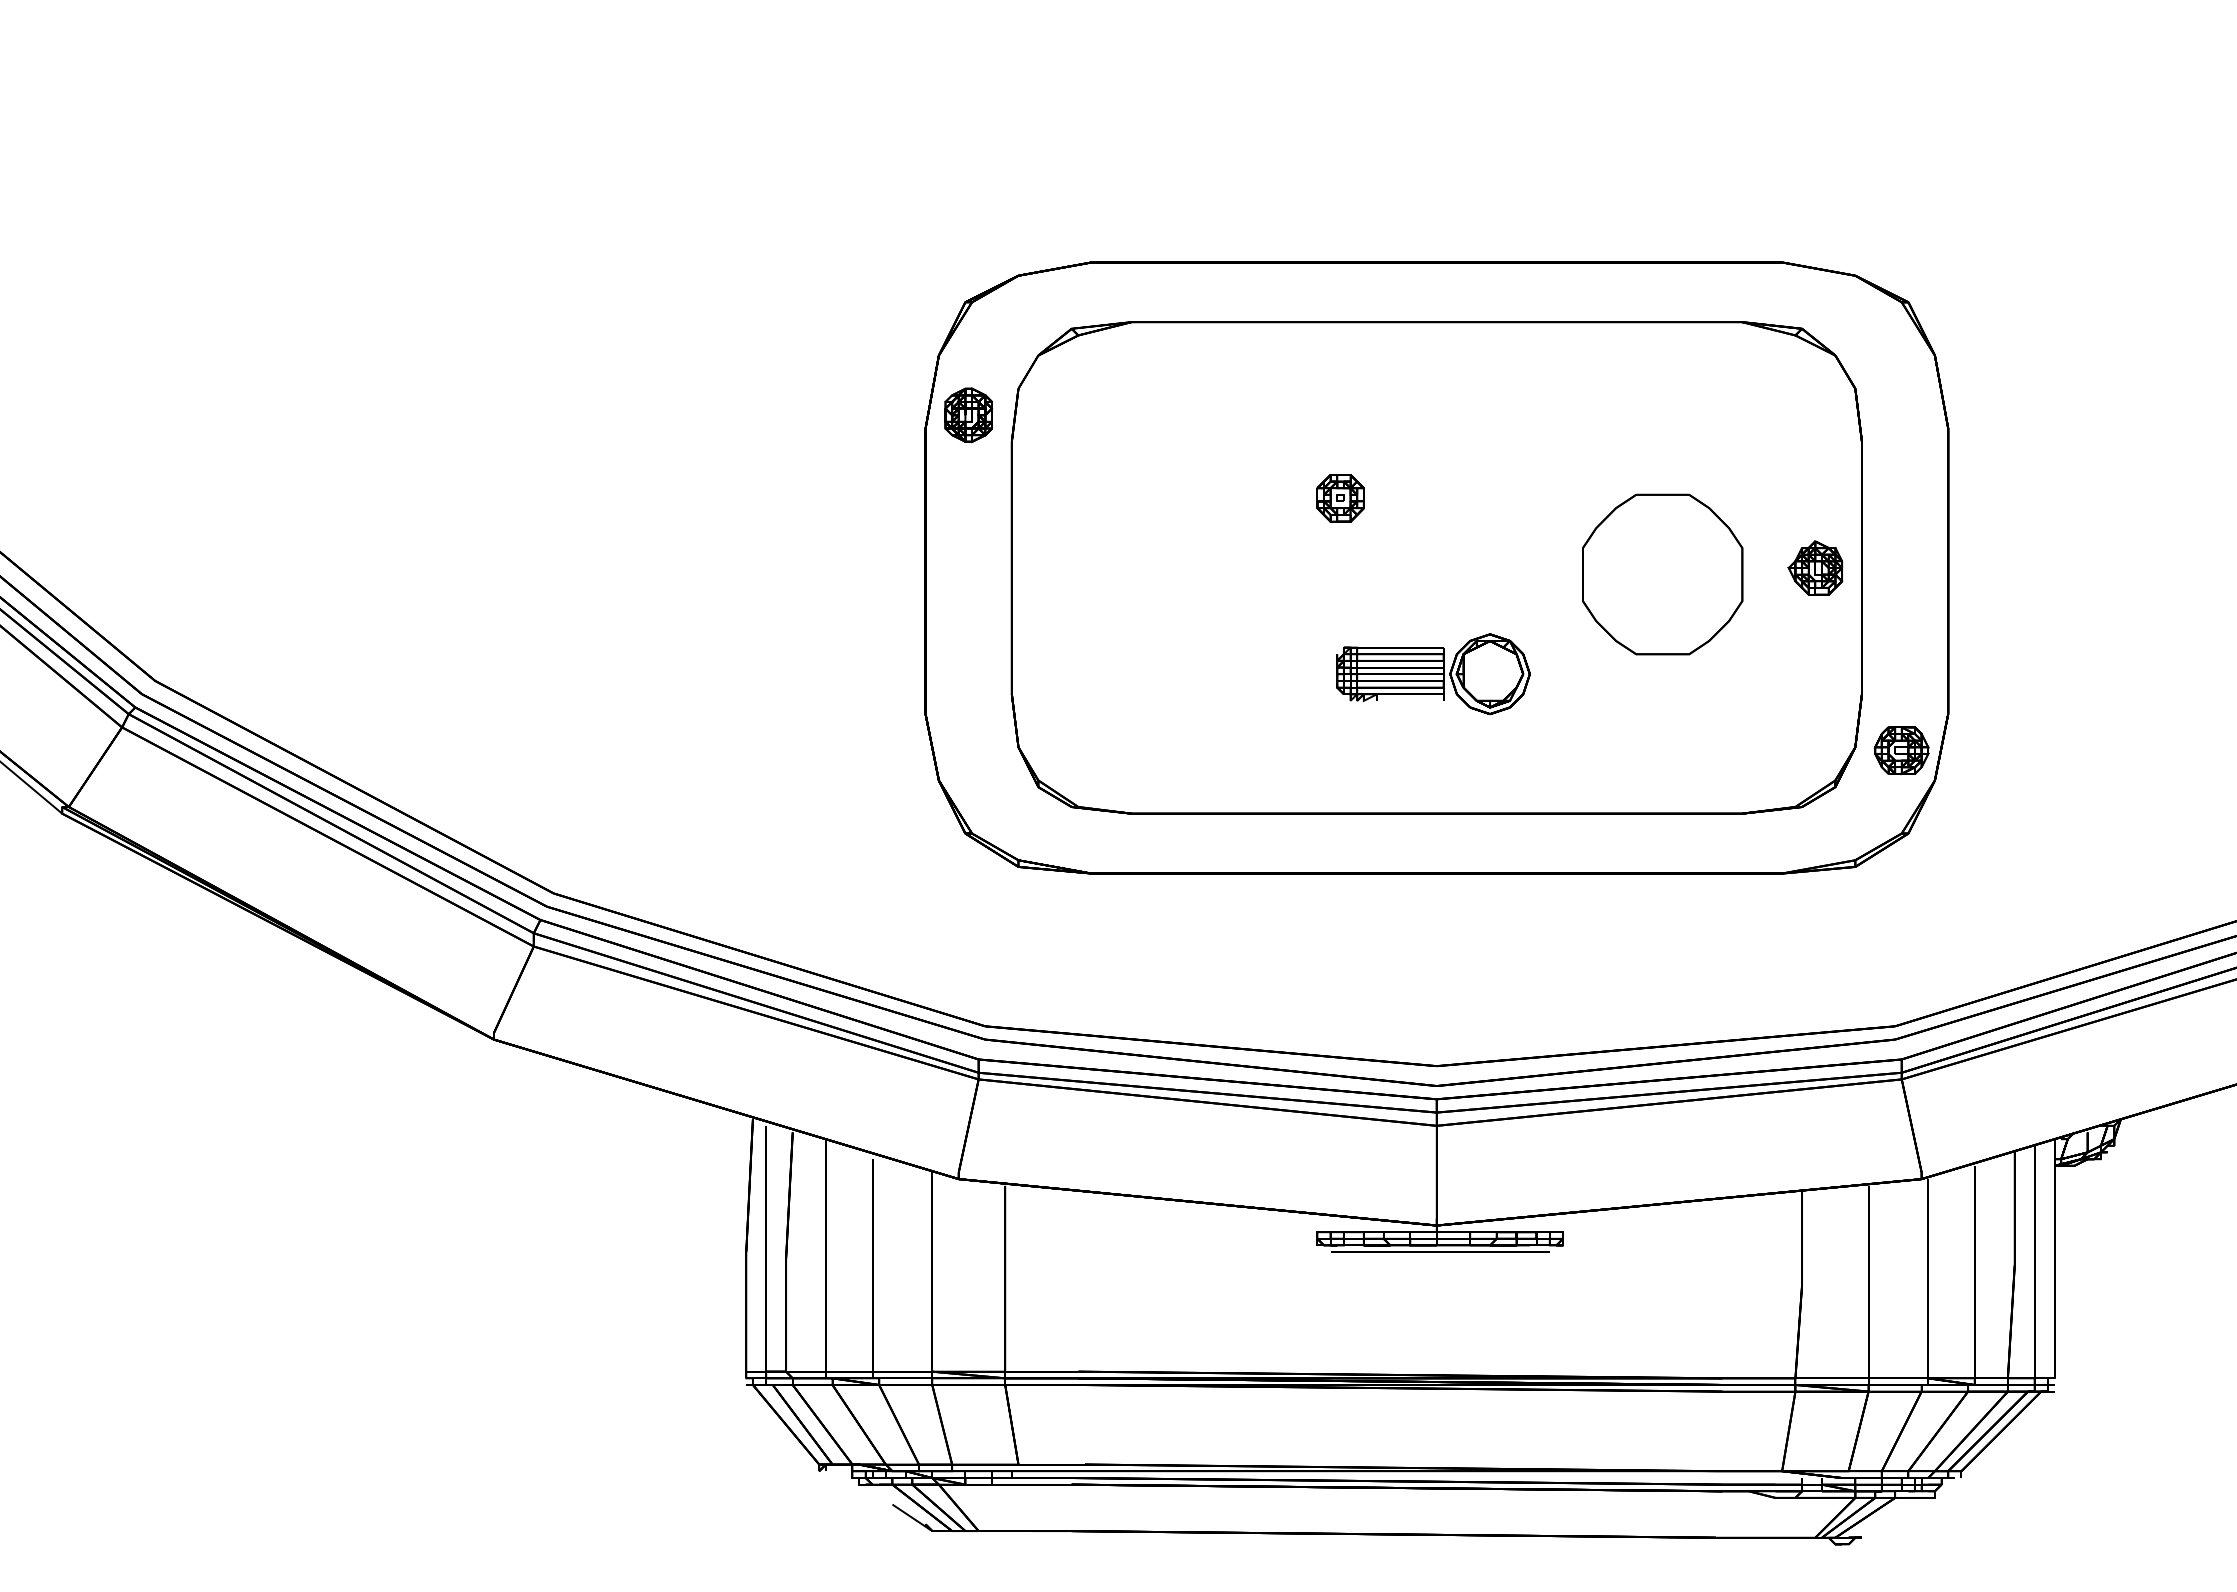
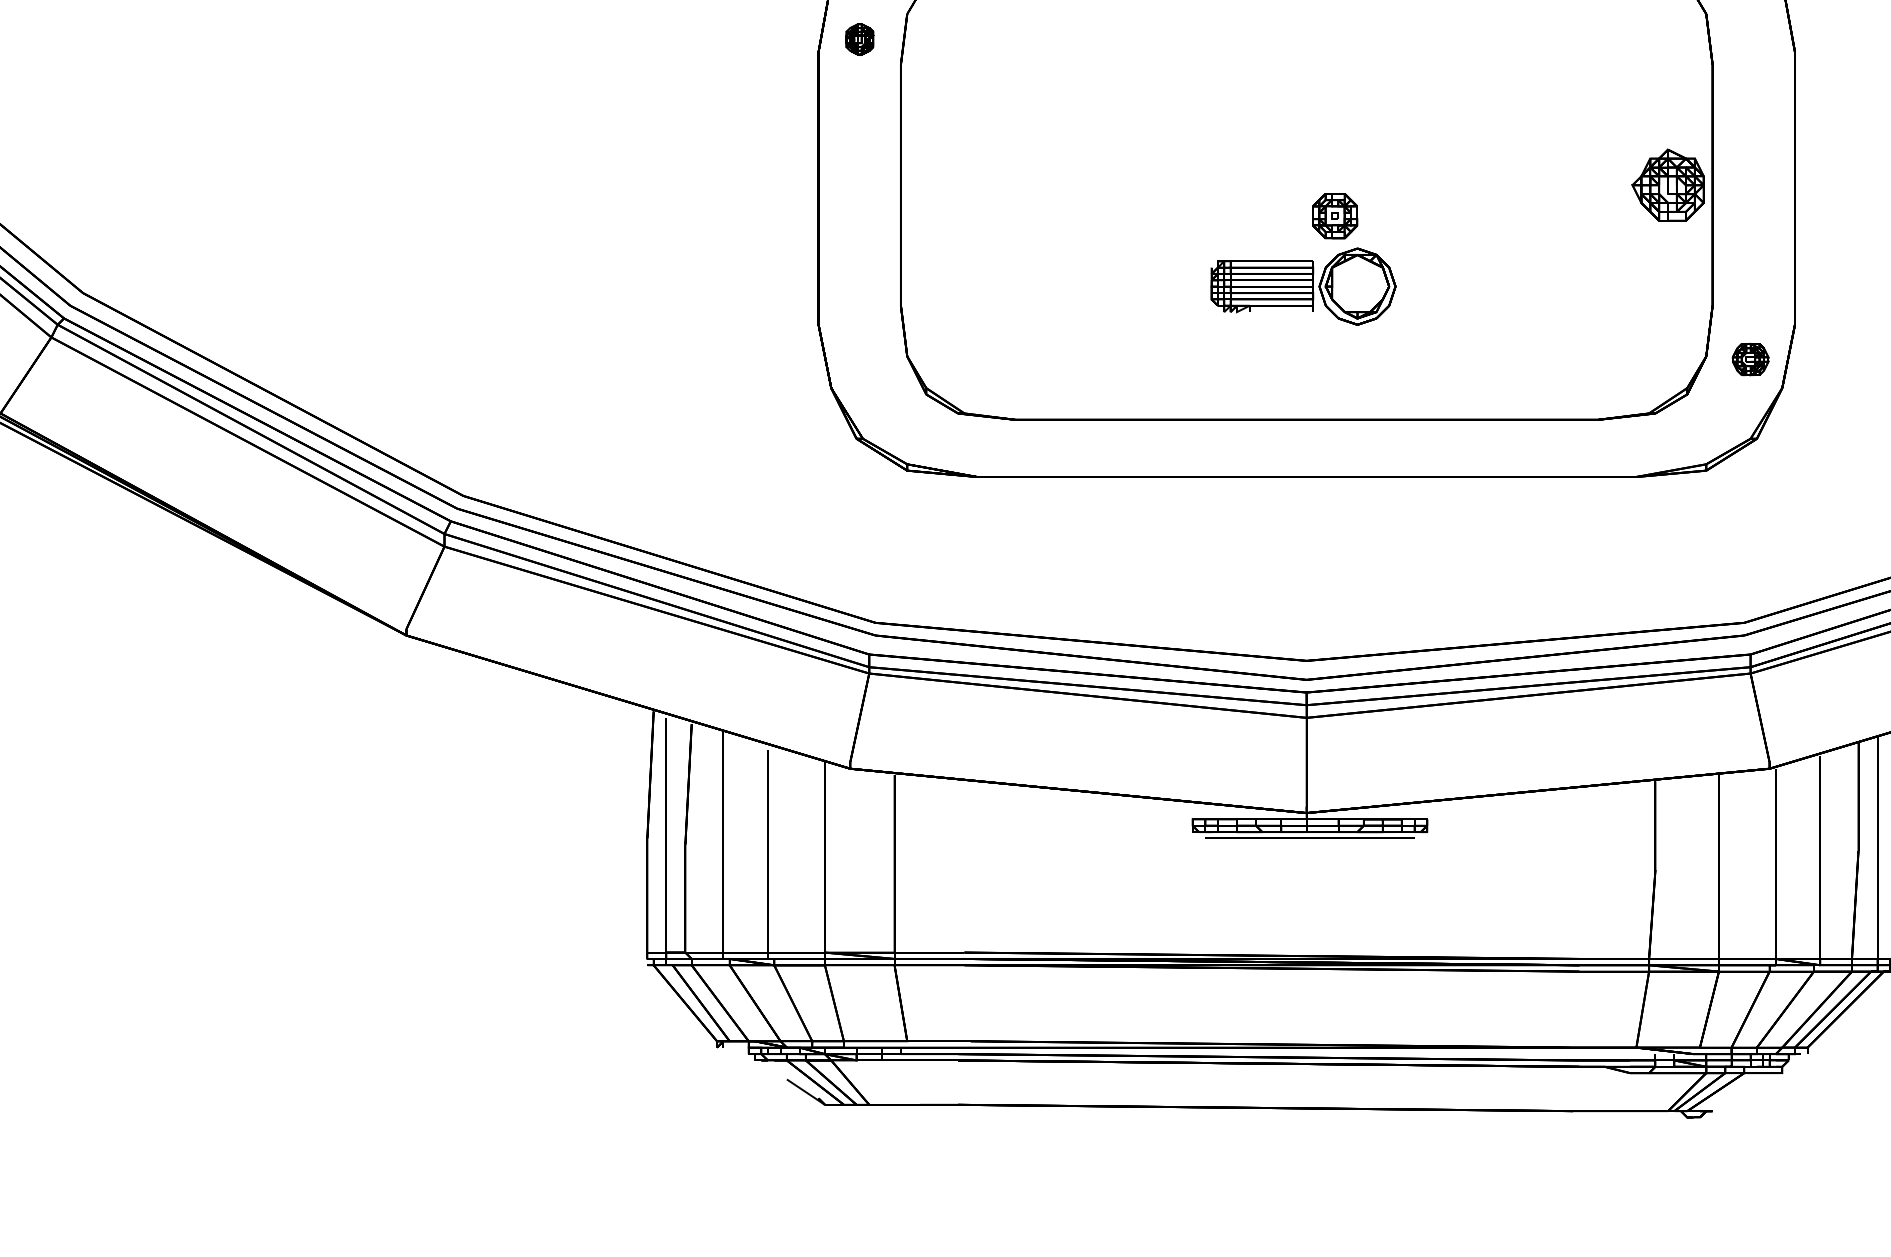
part: (968, 415) -> (859, 39), size x0.6
part: (1340, 498) -> (1335, 216), moved
part: (1815, 567) -> (1668, 184), size x1.4
part: (1662, 574) -> (1522, 191), removed
part: (1901, 750) -> (1750, 359), size x0.7

